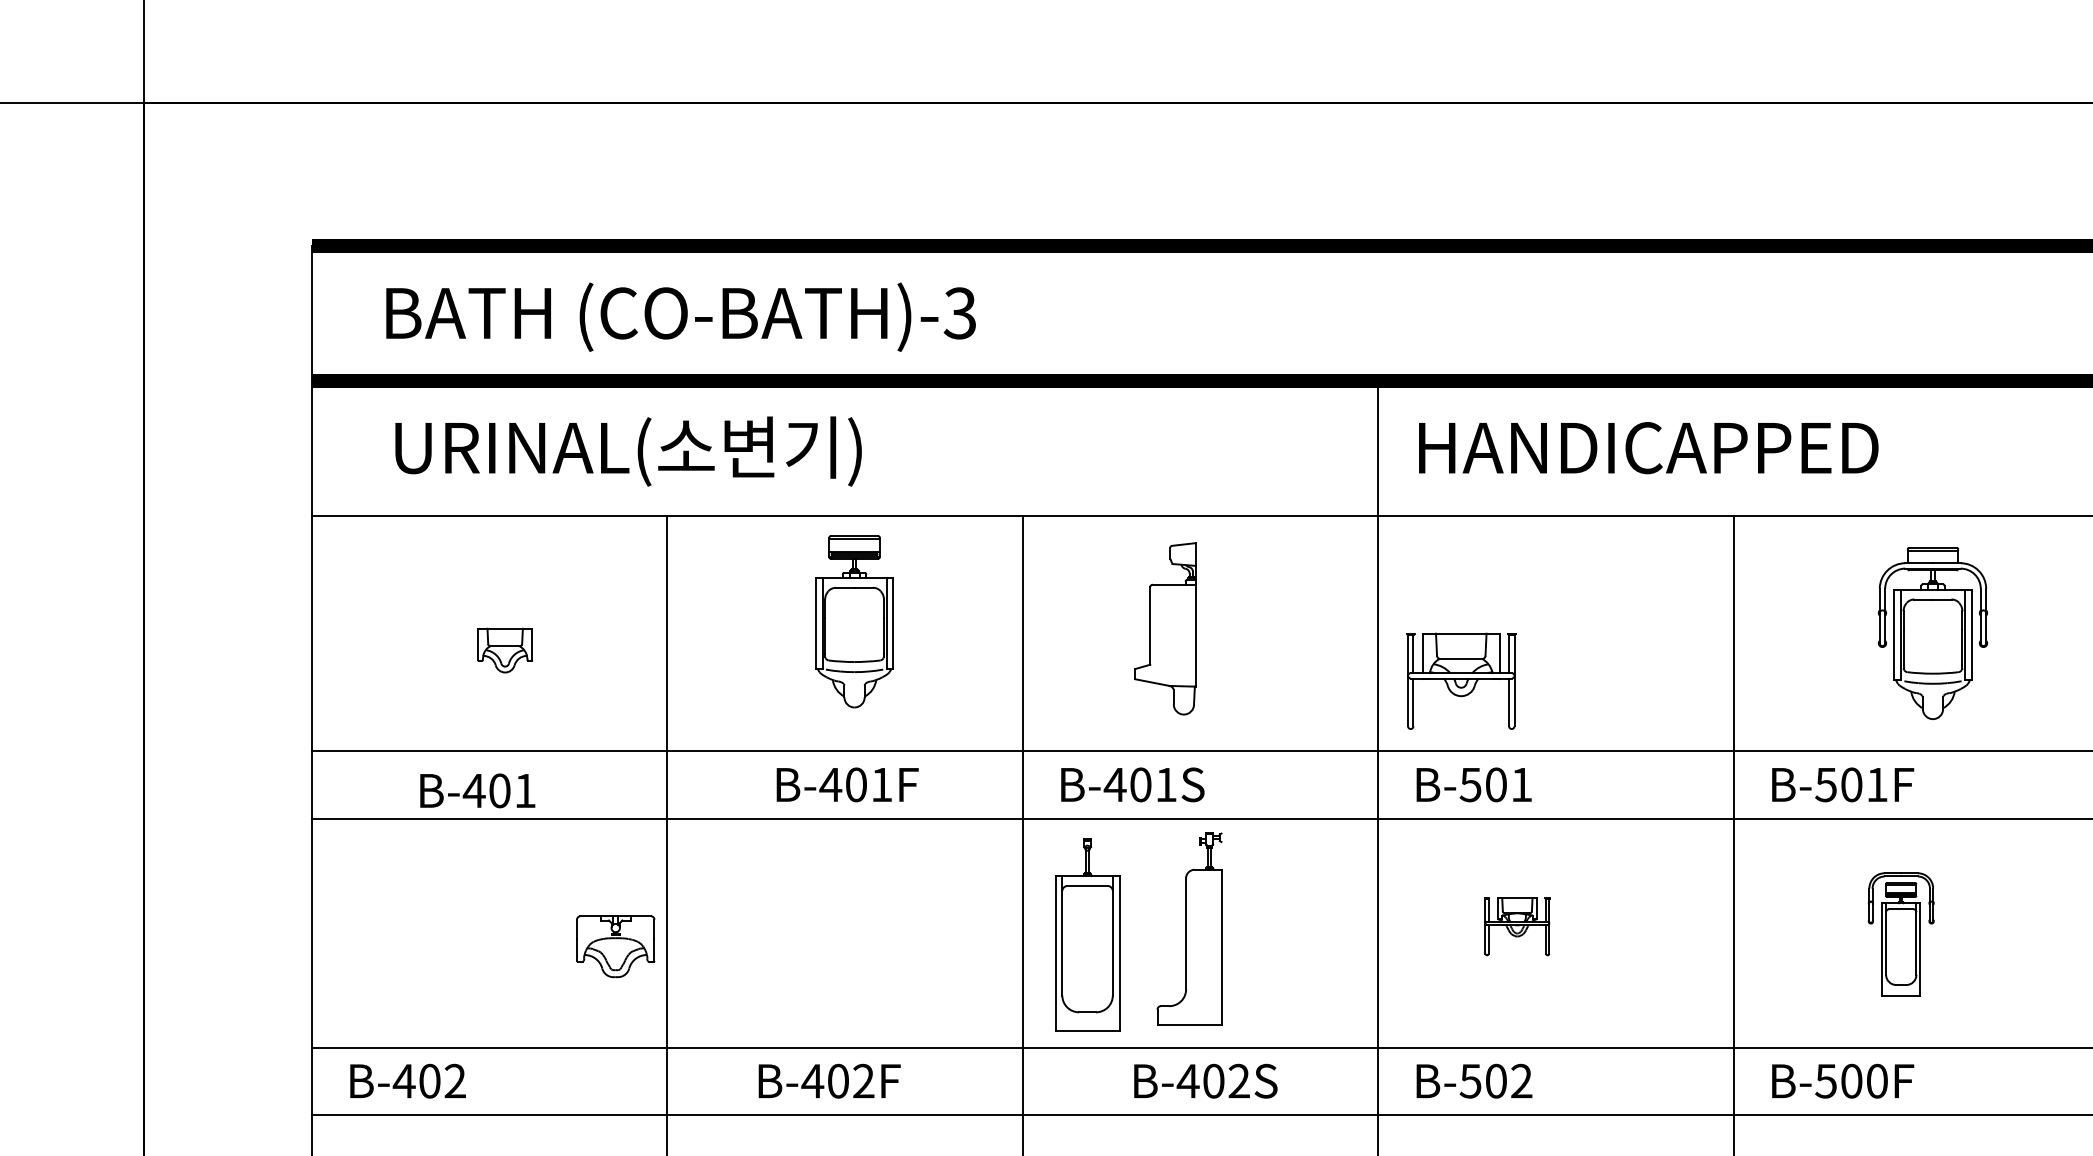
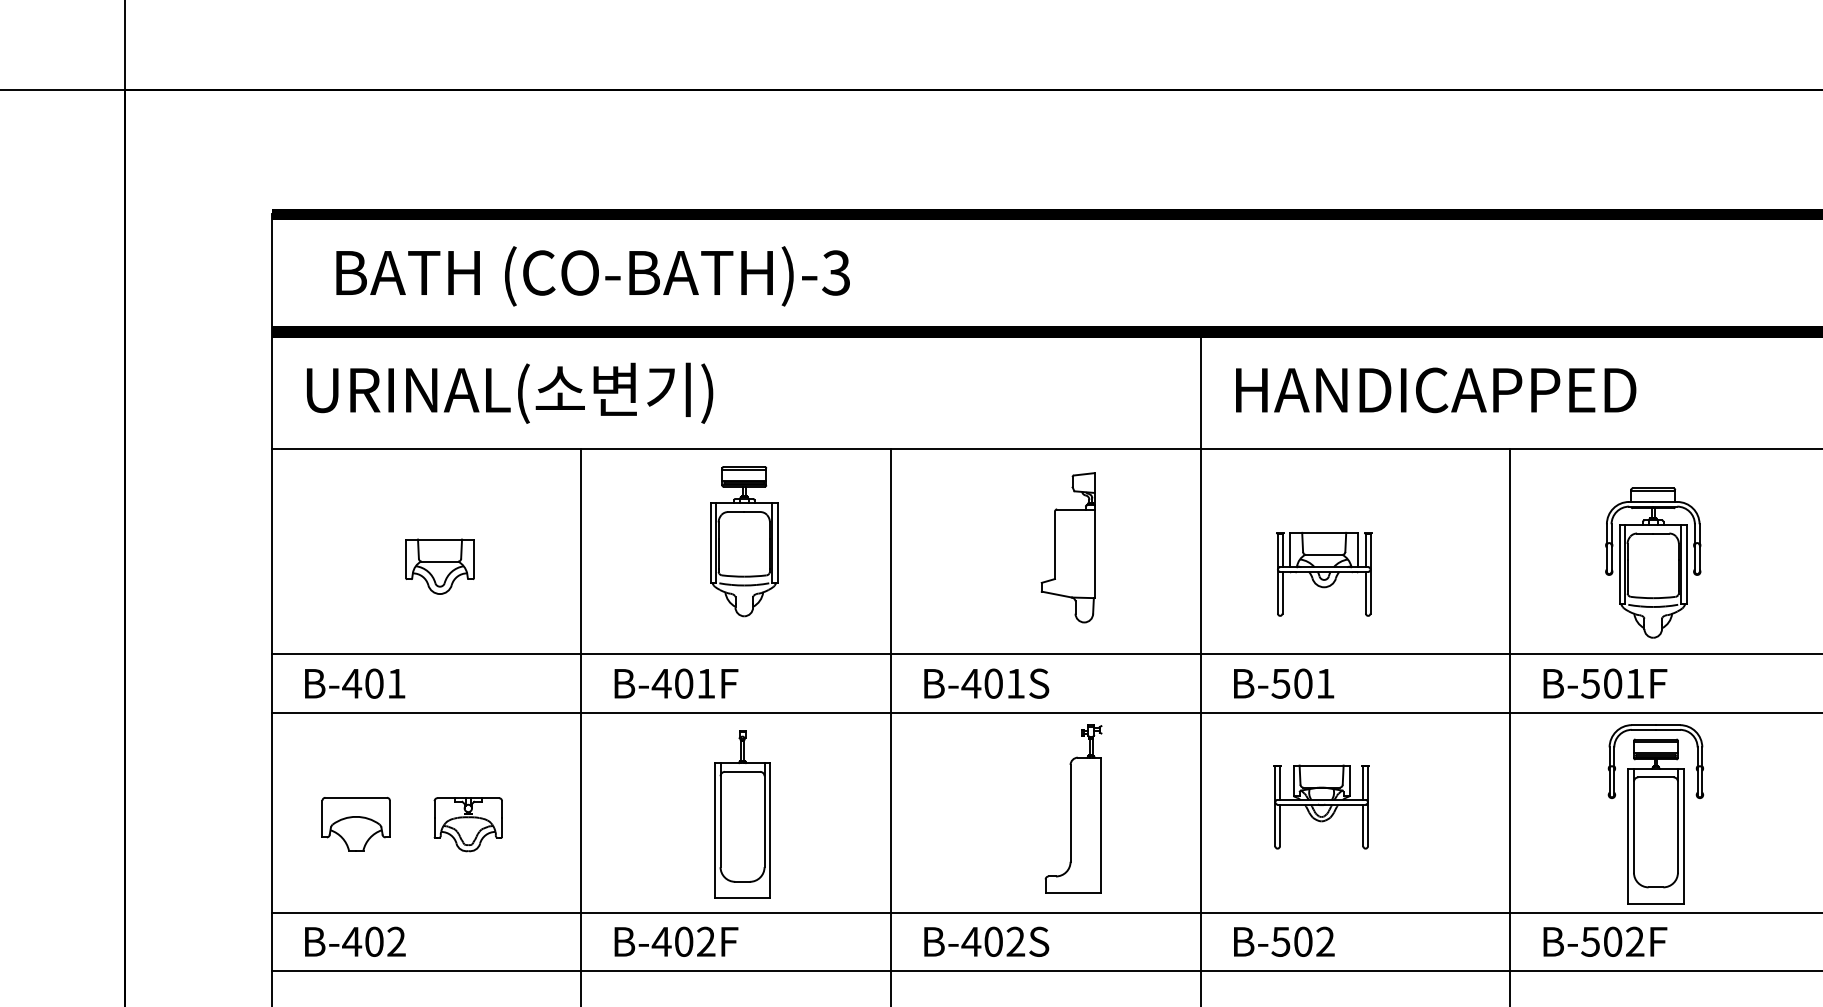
text: (628, 451) -> (509, 393), moved
part: (1165, 628) -> (1068, 547), moved
part: (1932, 633) -> (1652, 563), moved
part: (504, 650) -> (439, 566), size x1.43
part: (1461, 680) -> (1324, 573), moved
text: (847, 784) -> (676, 683), moved
text: (477, 790) -> (354, 683), moved
part: (1517, 926) -> (1321, 807), size x1.67
part: (1189, 928) -> (1073, 808), moved
part: (1087, 934) -> (742, 814), moved
part: (1901, 934) -> (1656, 814), size x1.67
part: (408, 945) -> (355, 823), added
part: (615, 946) -> (468, 824), moved
text: (829, 1080) -> (676, 941), moved
text: (1205, 1080) -> (986, 941), moved
text: (1876, 1080) -> (1634, 941), B-500F -> B-502F

